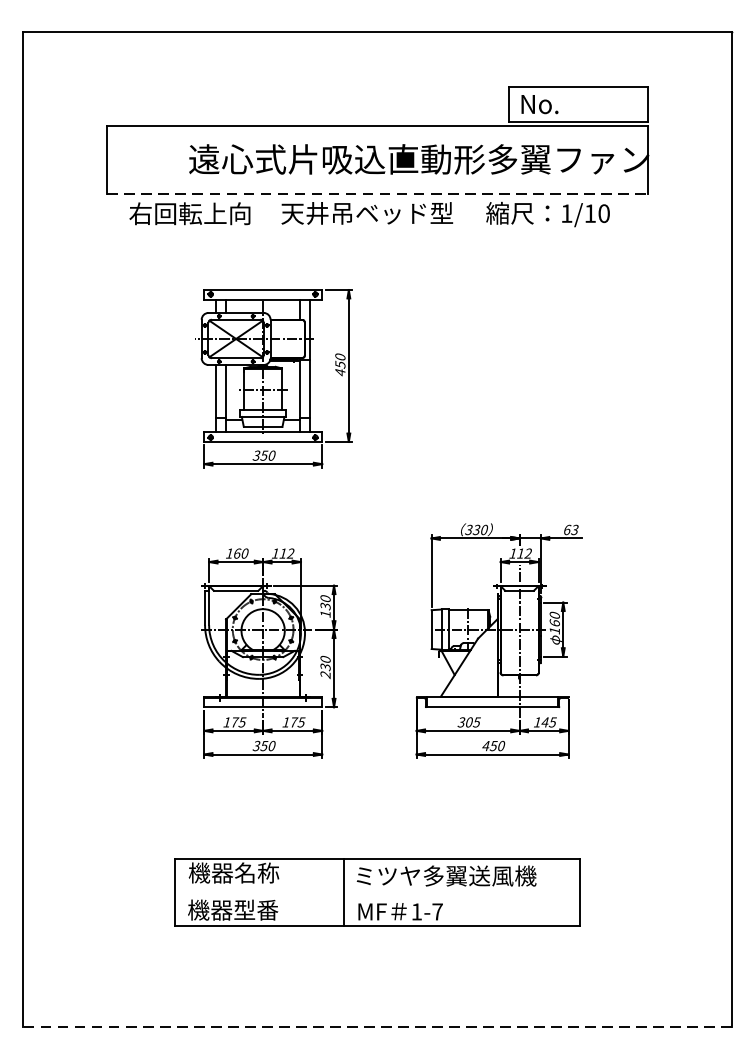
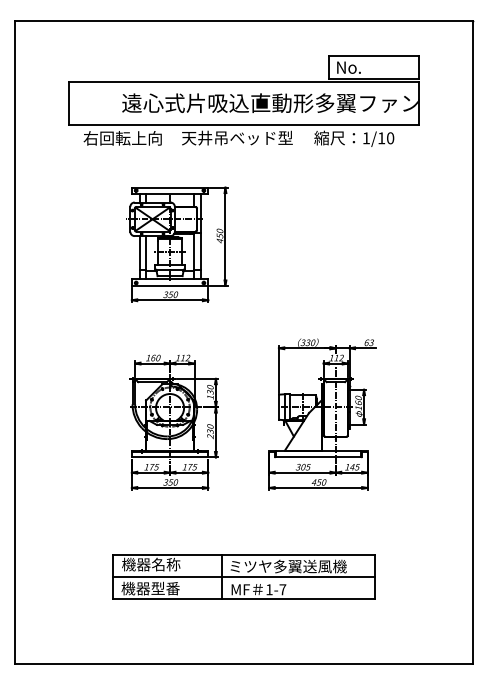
line: (376, 193) -> (243, 125), dashed -> solid
line: (376, 892) -> (243, 577), added
line: (376, 1027) -> (243, 664), dashed -> solid

